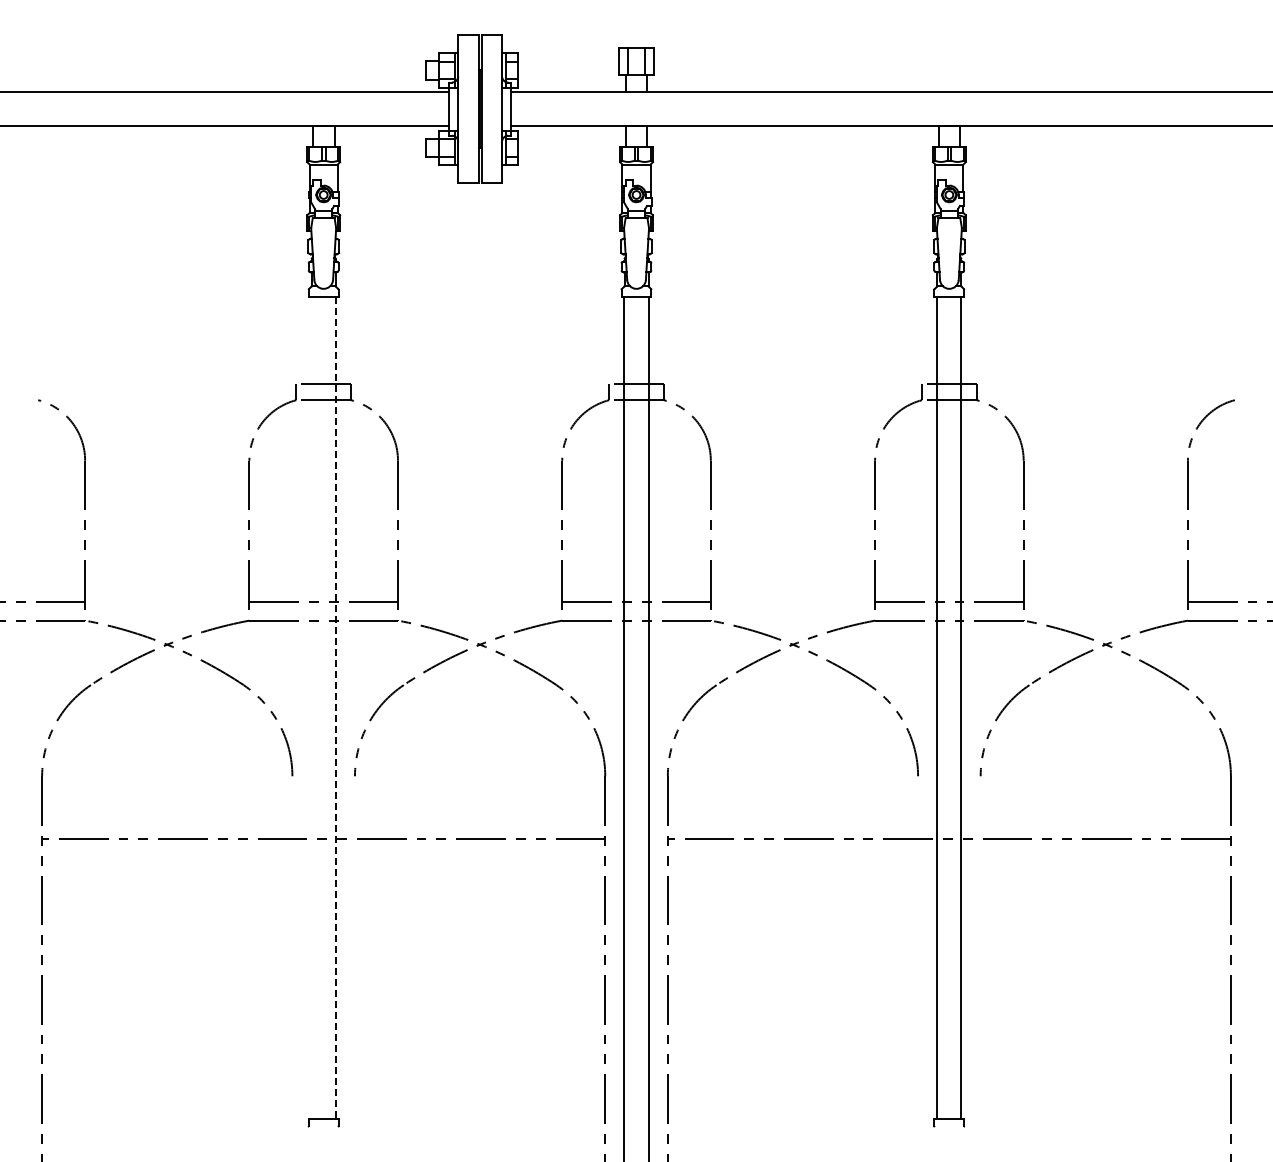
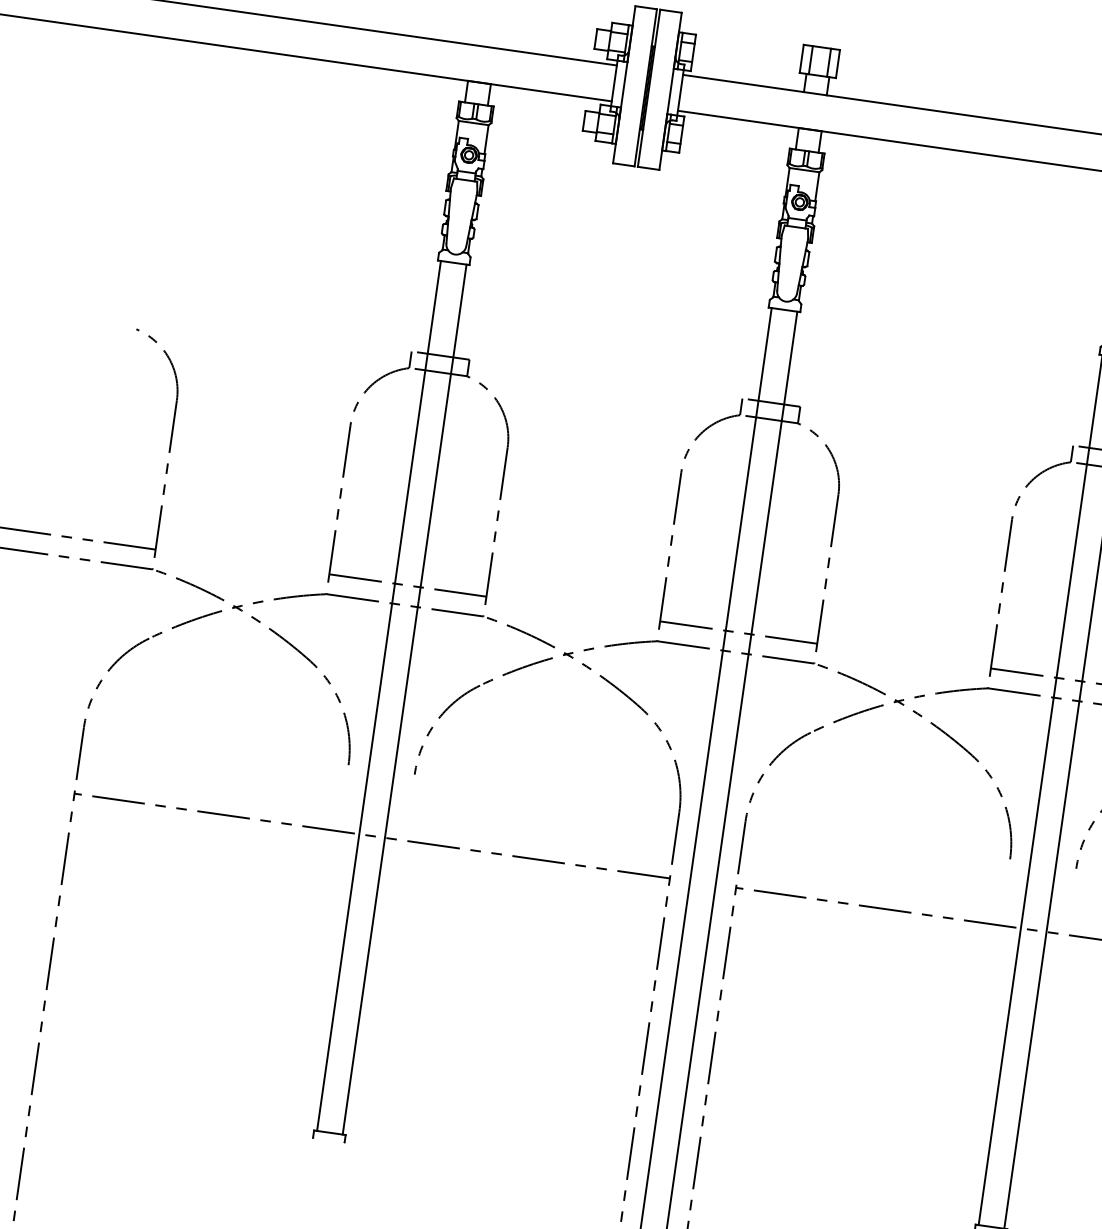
line: (311, 707) -> (379, 695), added
line: (335, 708) -> (404, 700), dashed -> solid

